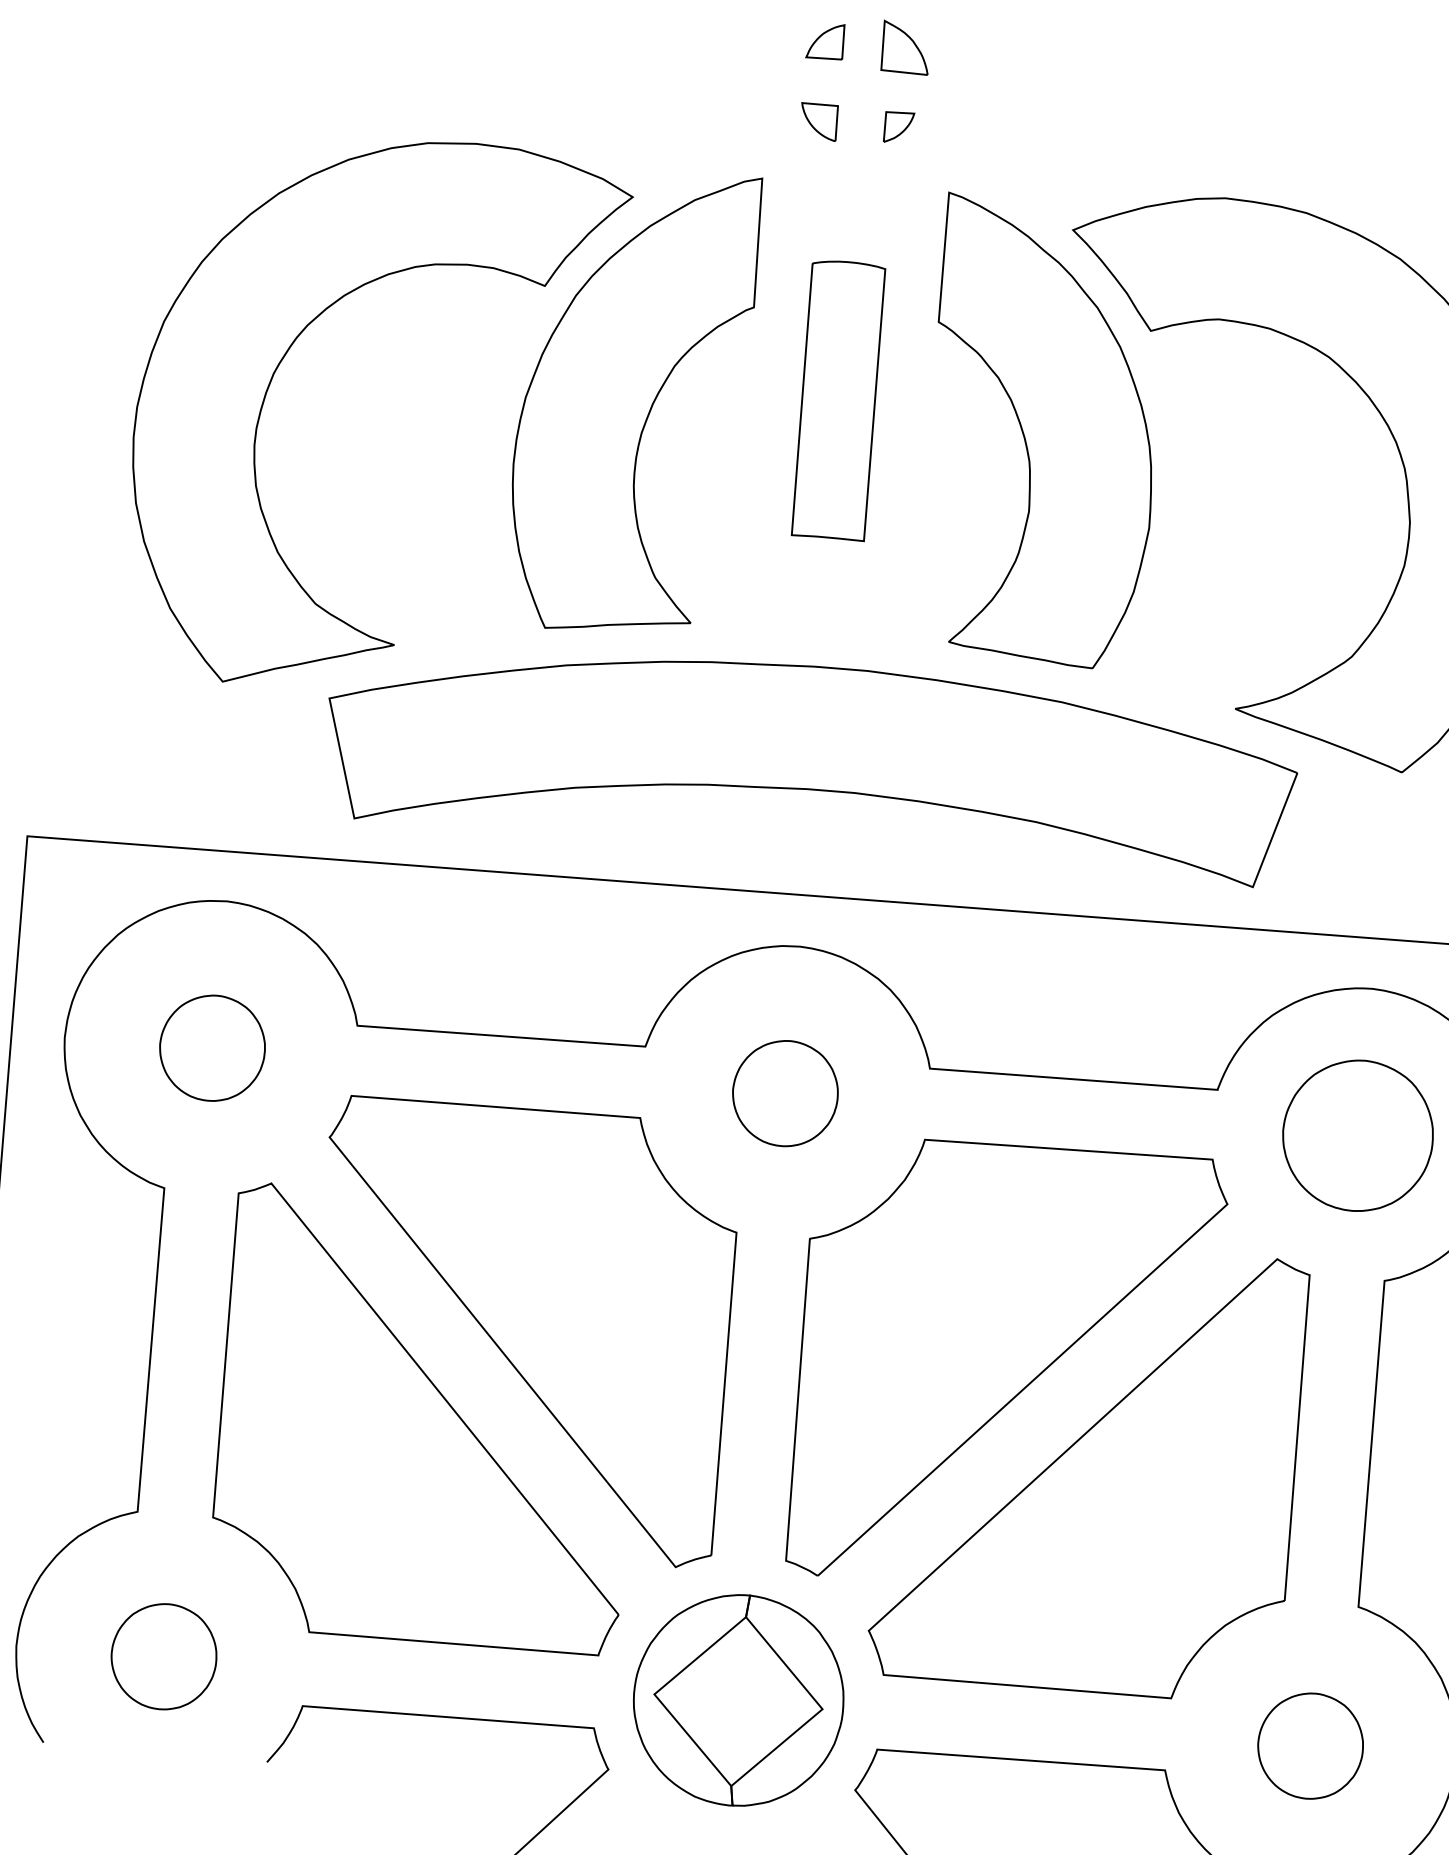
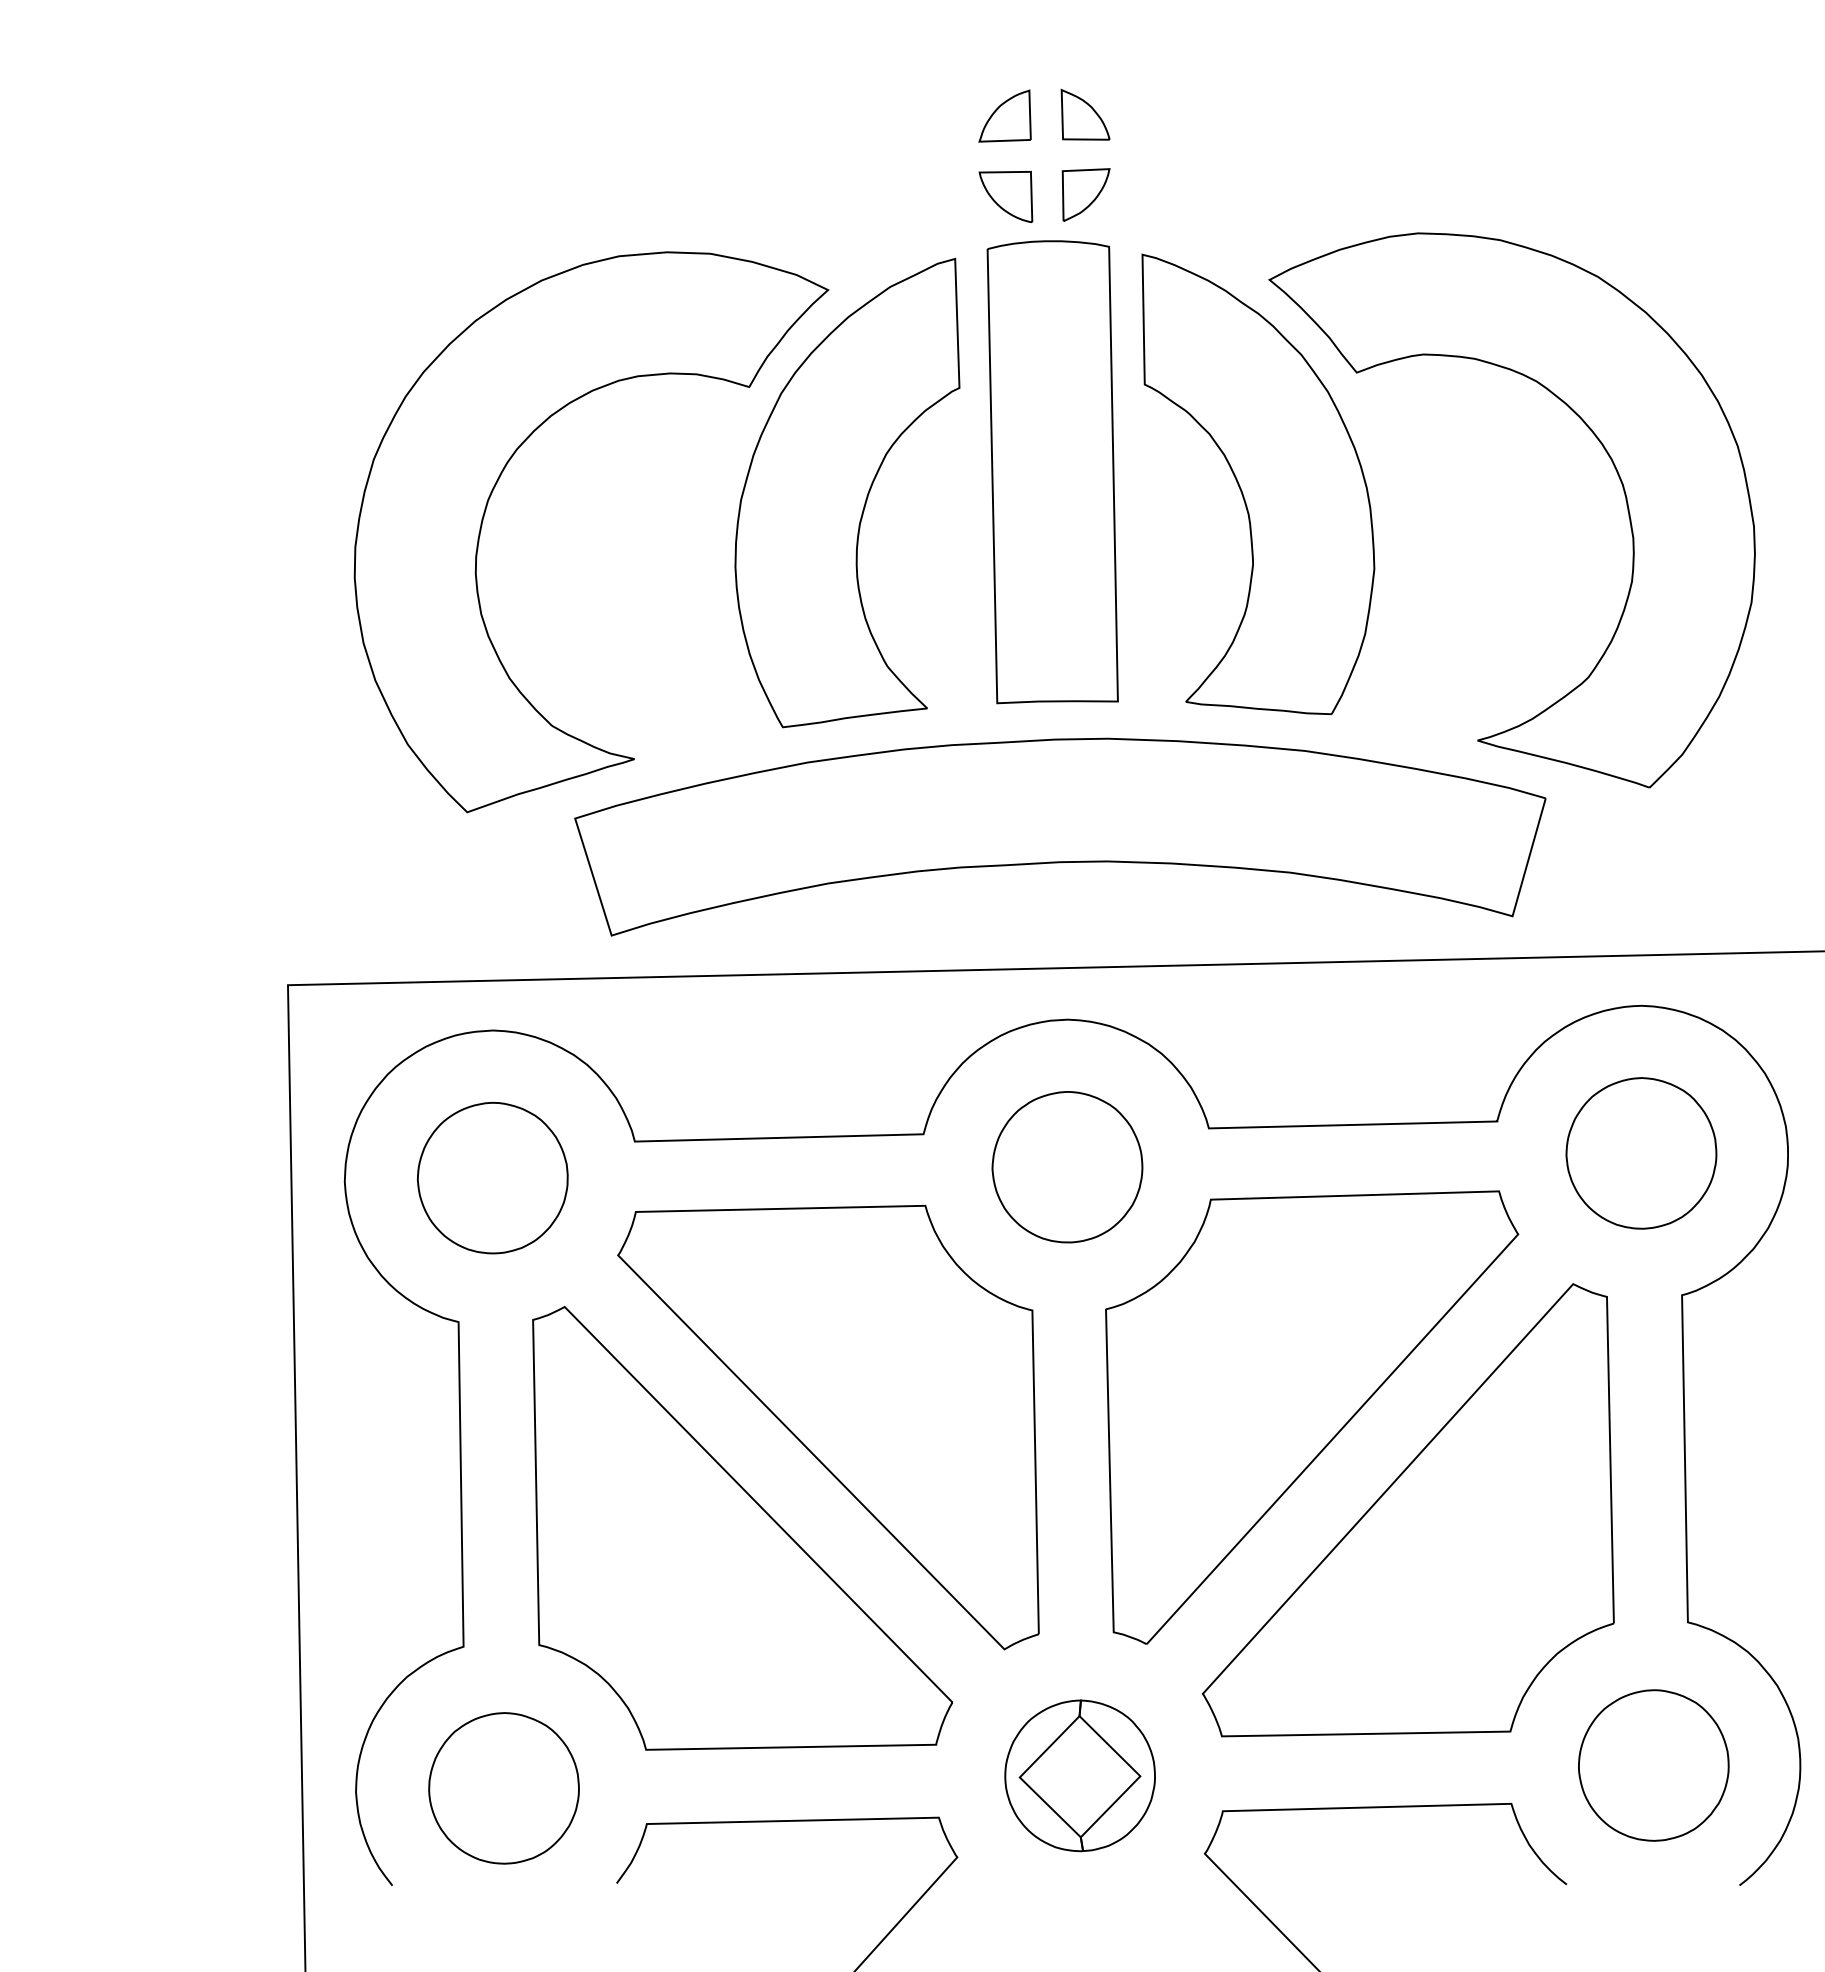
part: (825, 40) -> (1004, 115), size x1.43
part: (818, 121) -> (1005, 196), size x1.43
part: (898, 127) -> (1085, 194), size x1.67
part: (838, 400) -> (1052, 472), size x1.67
part: (212, 1047) -> (492, 1177), size x1.43
part: (785, 1093) -> (1067, 1167), size x1.43
part: (163, 1656) -> (503, 1788), size x1.43
part: (738, 1700) -> (1079, 1775), size x0.71
part: (1310, 1746) -> (1653, 1765), size x1.43

